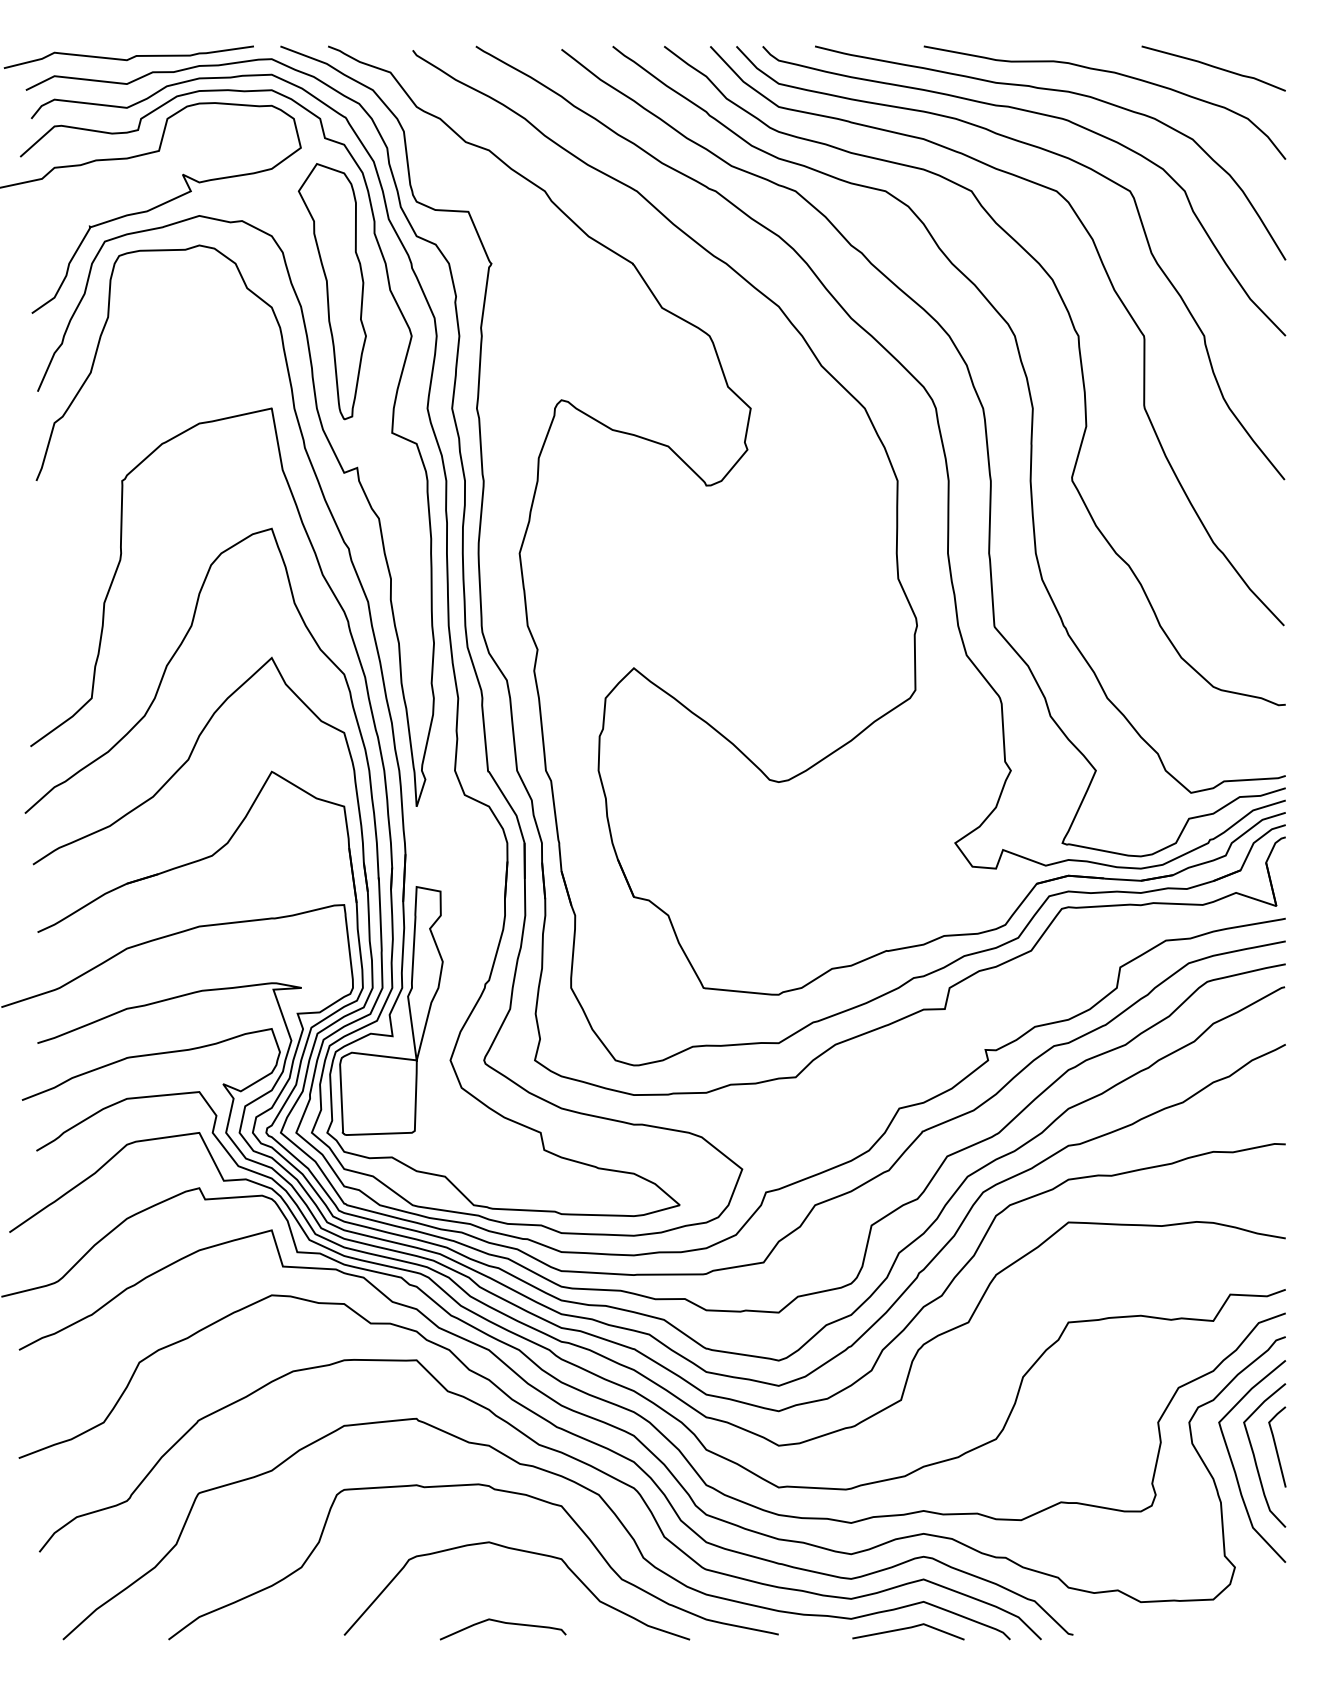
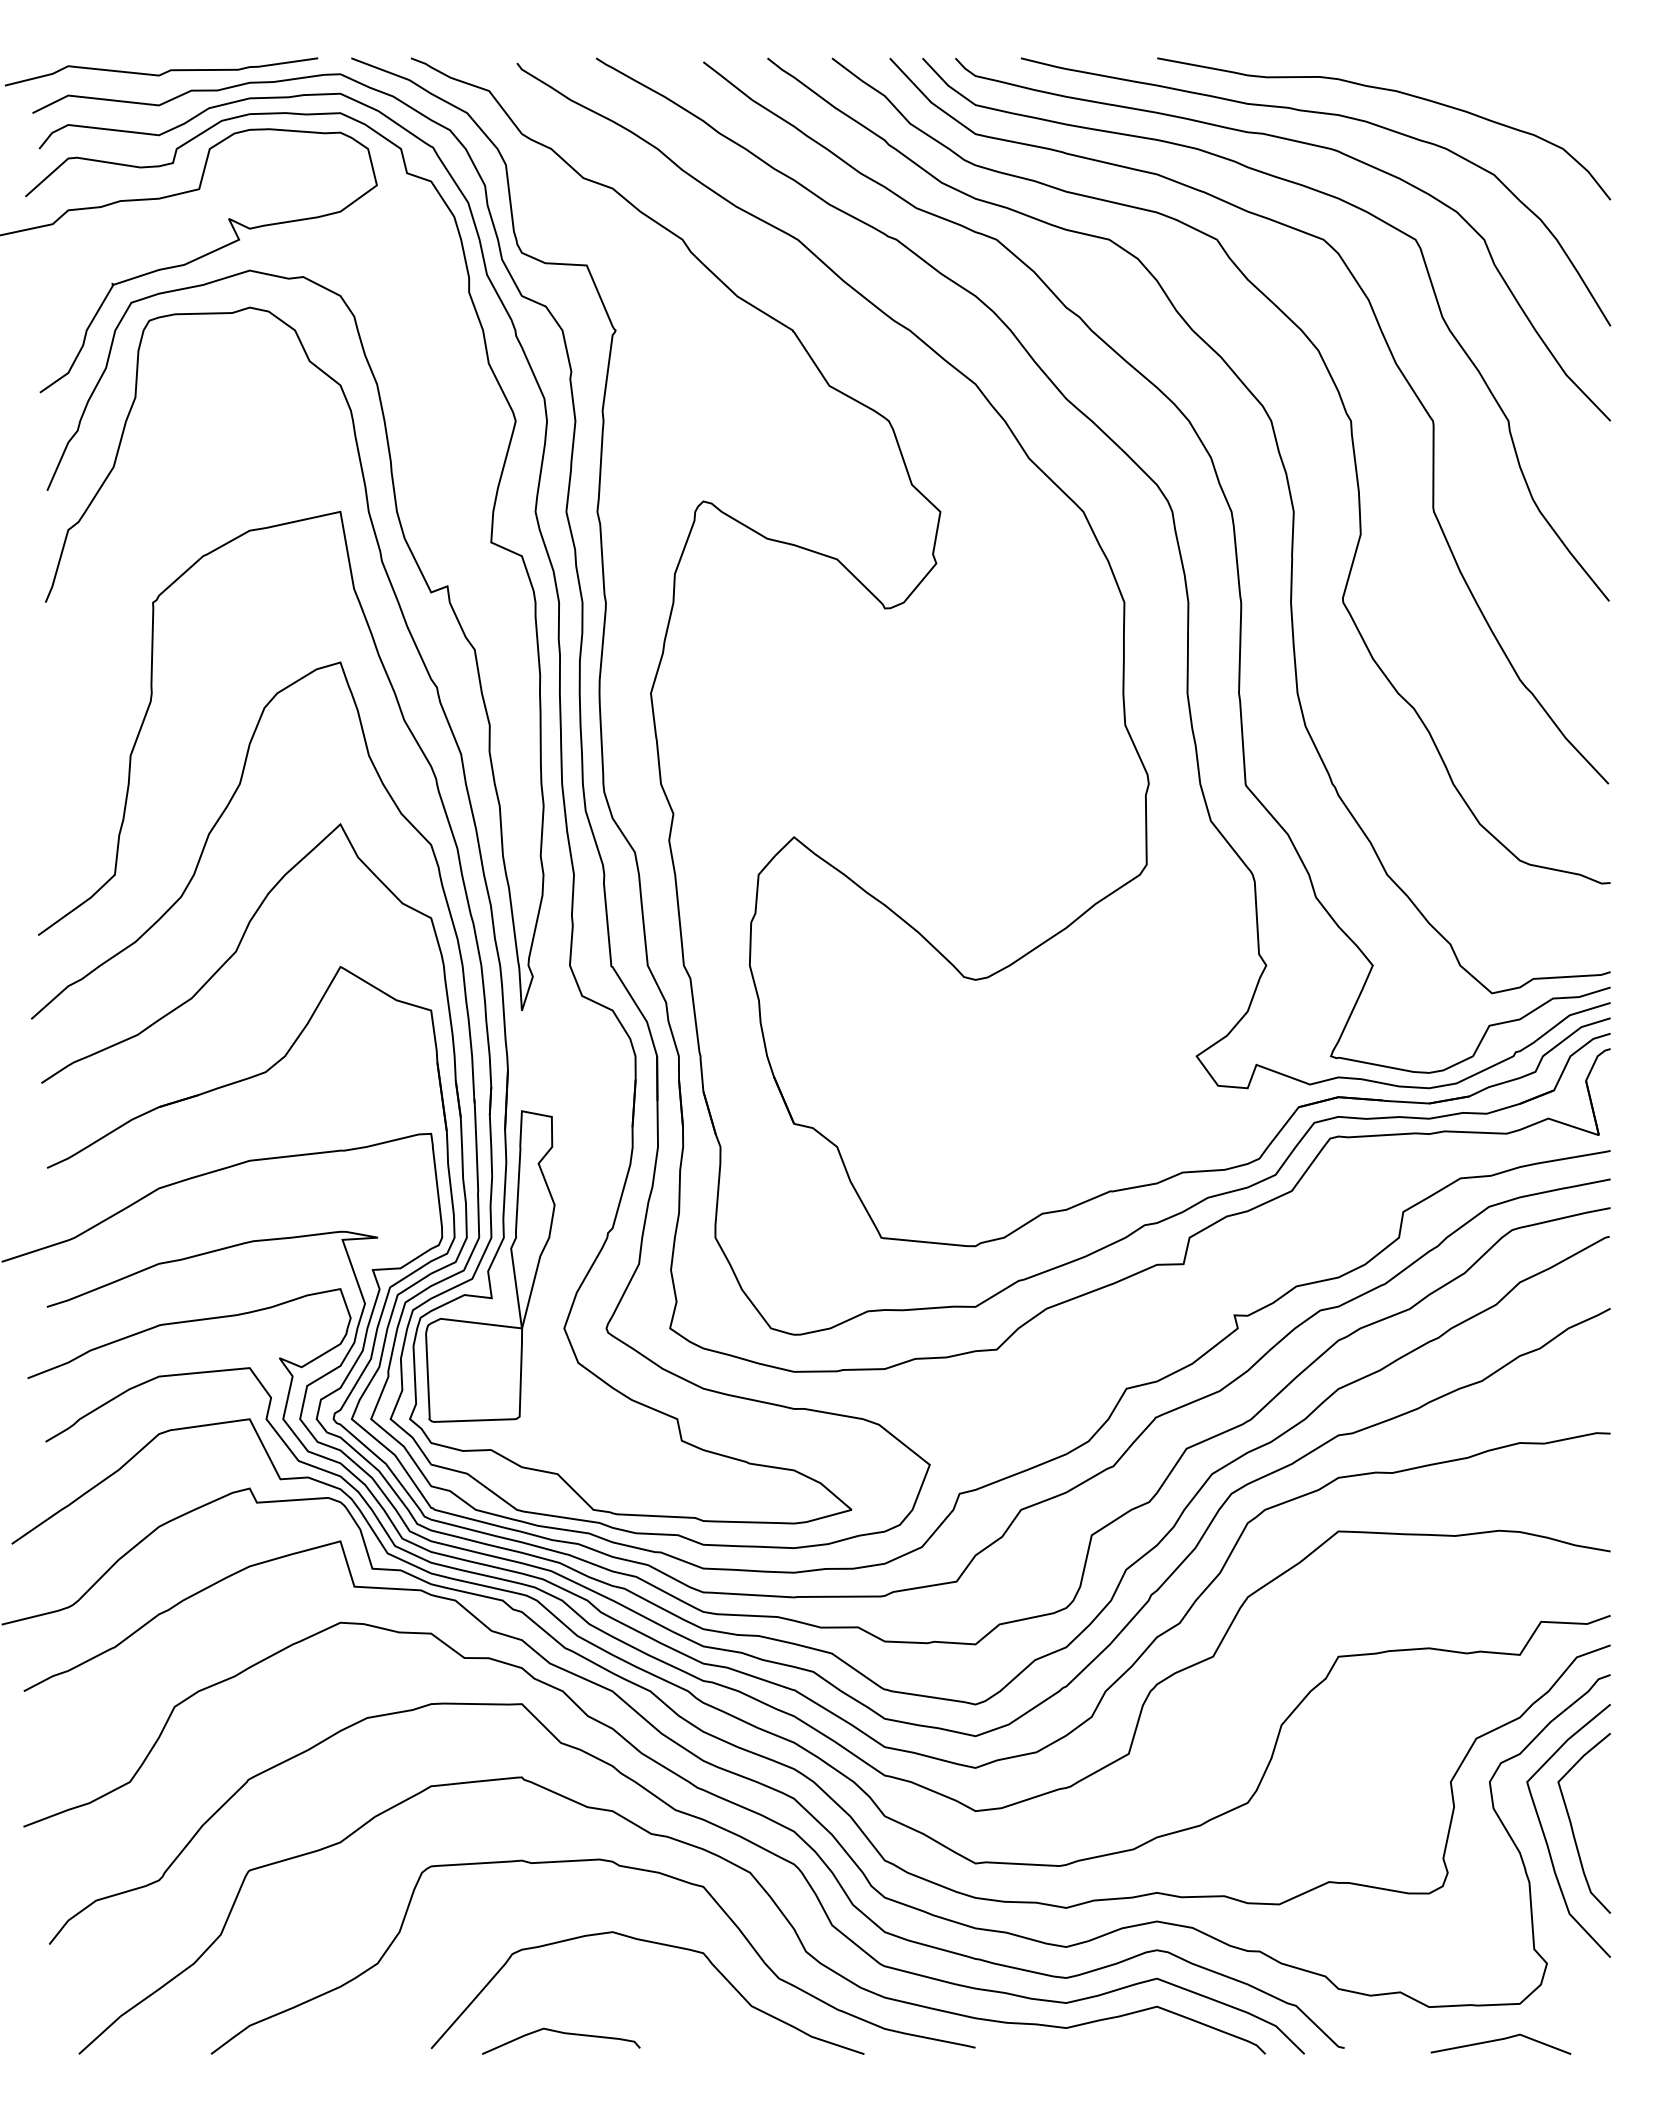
curve: (1213, 67) -> (1520, 84), removed
part: (332, 291) -> (416, 365), removed
line: (1276, 1447) -> (1599, 1813), removed
curve: (503, 1623) -> (561, 2033), moved
line: (908, 1628) -> (1500, 2040), moved

